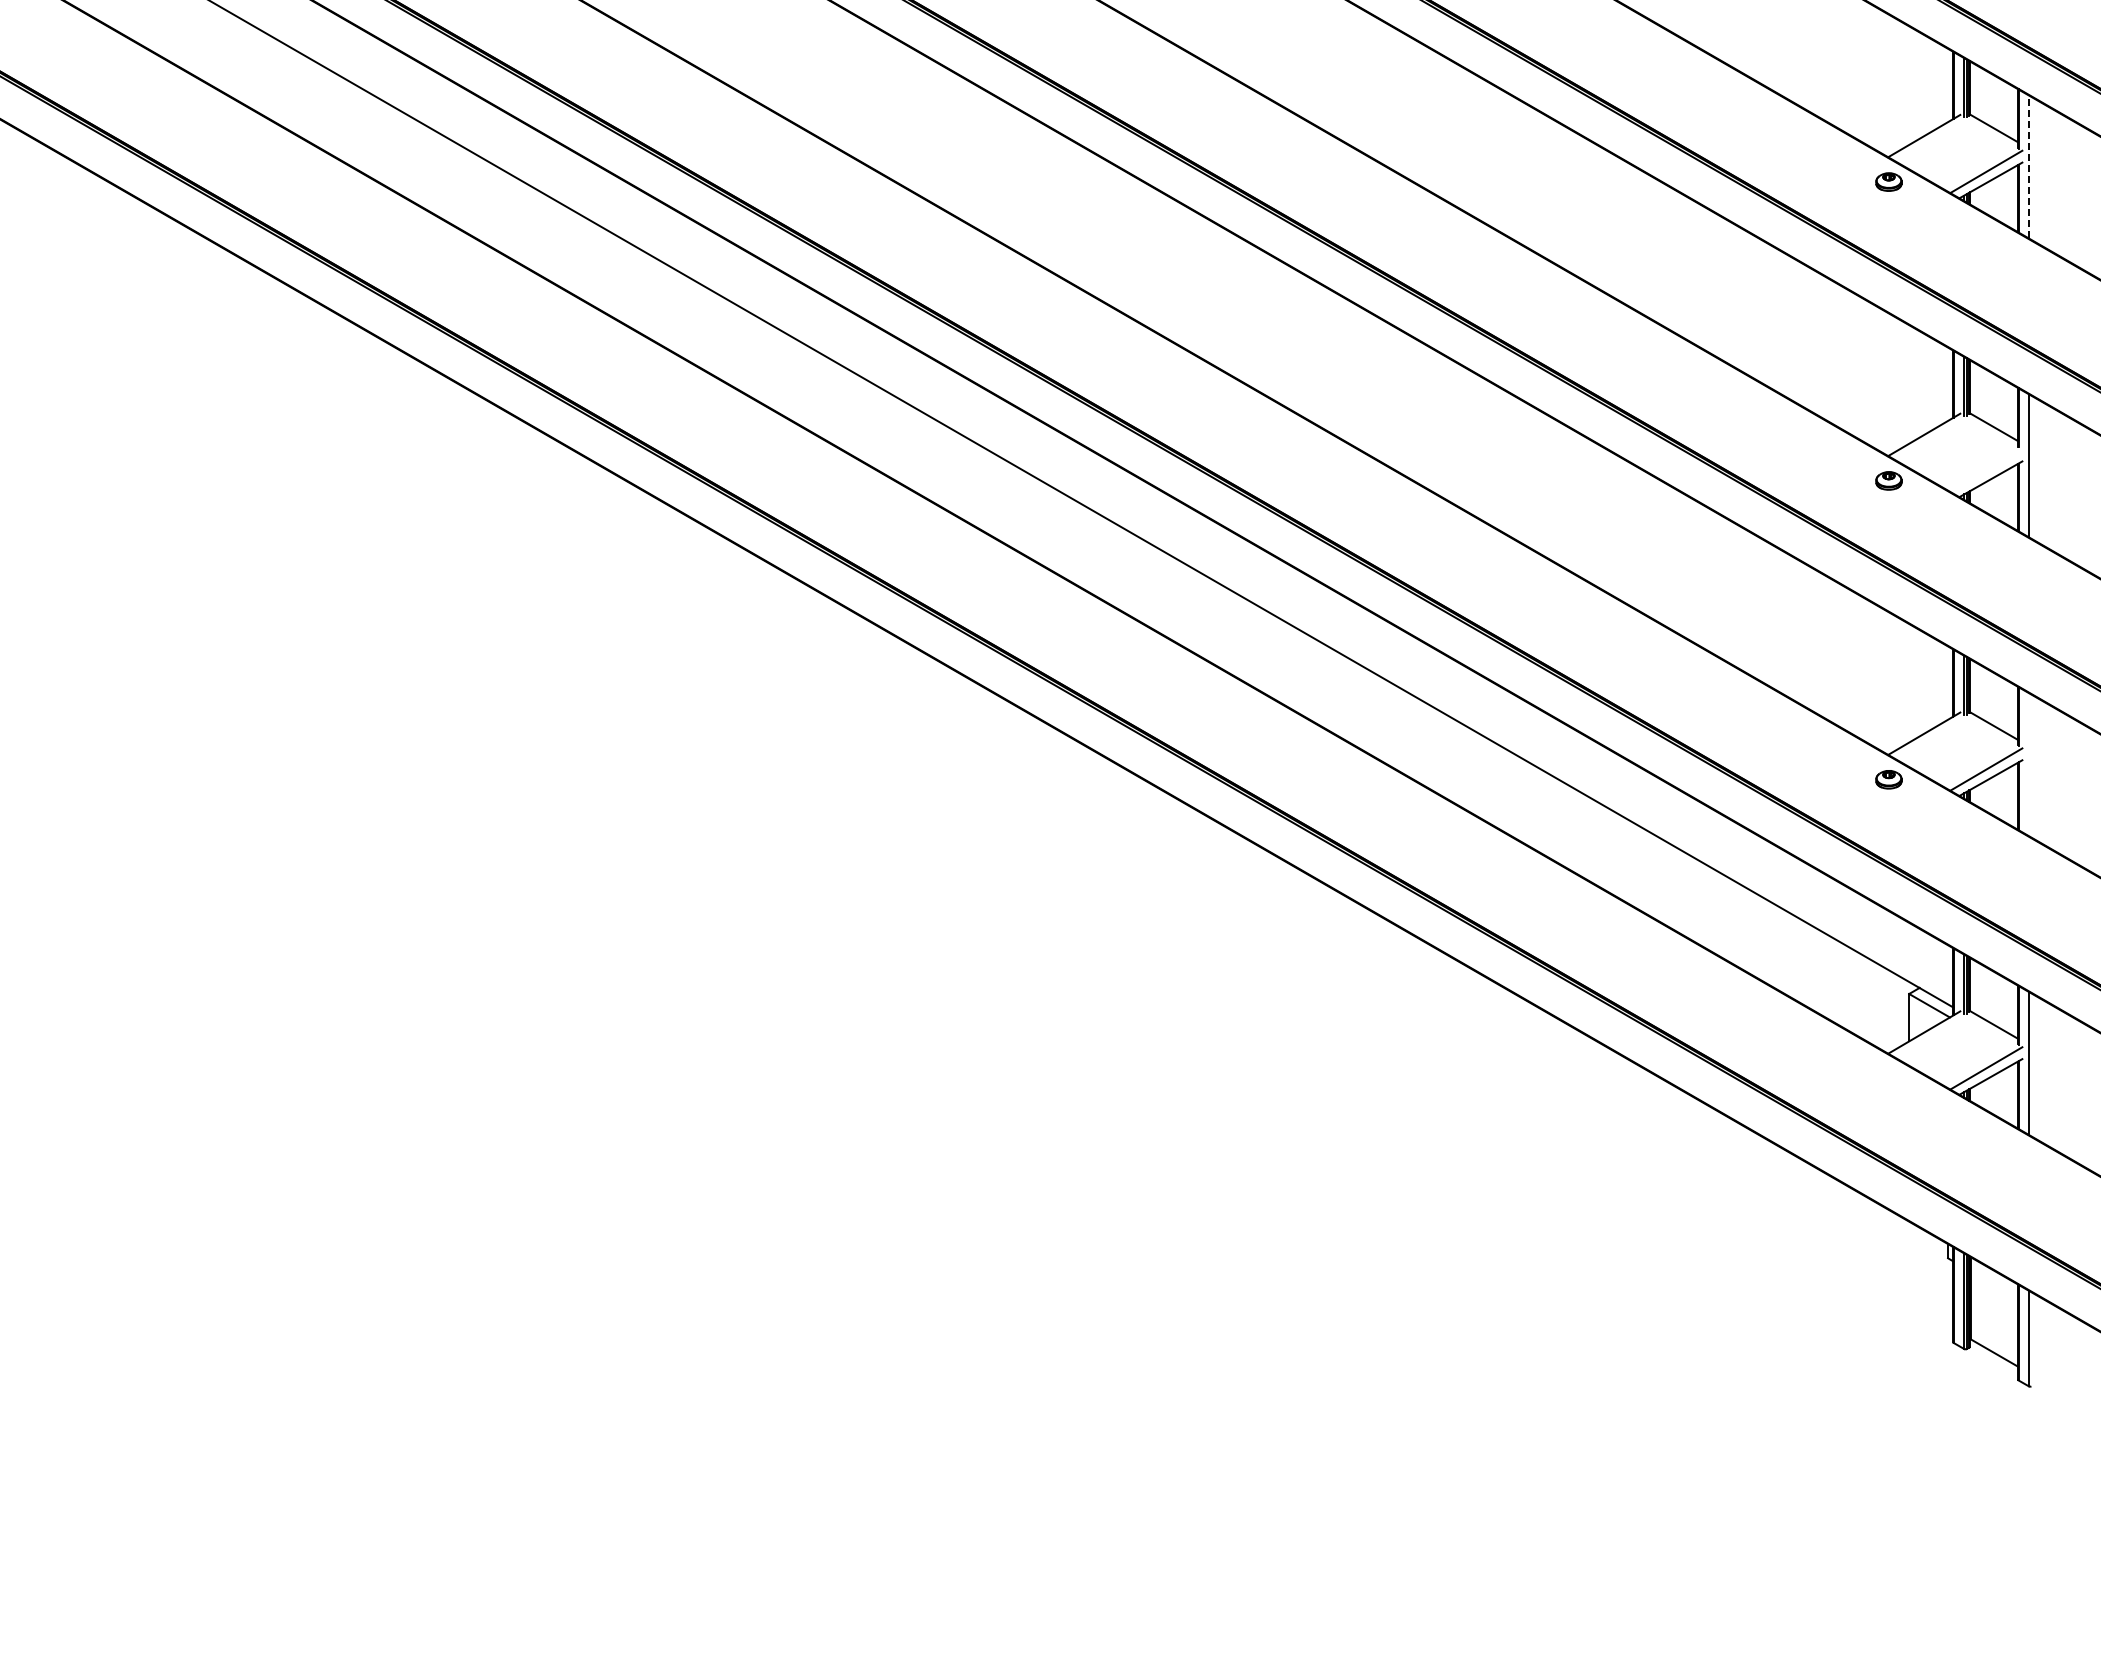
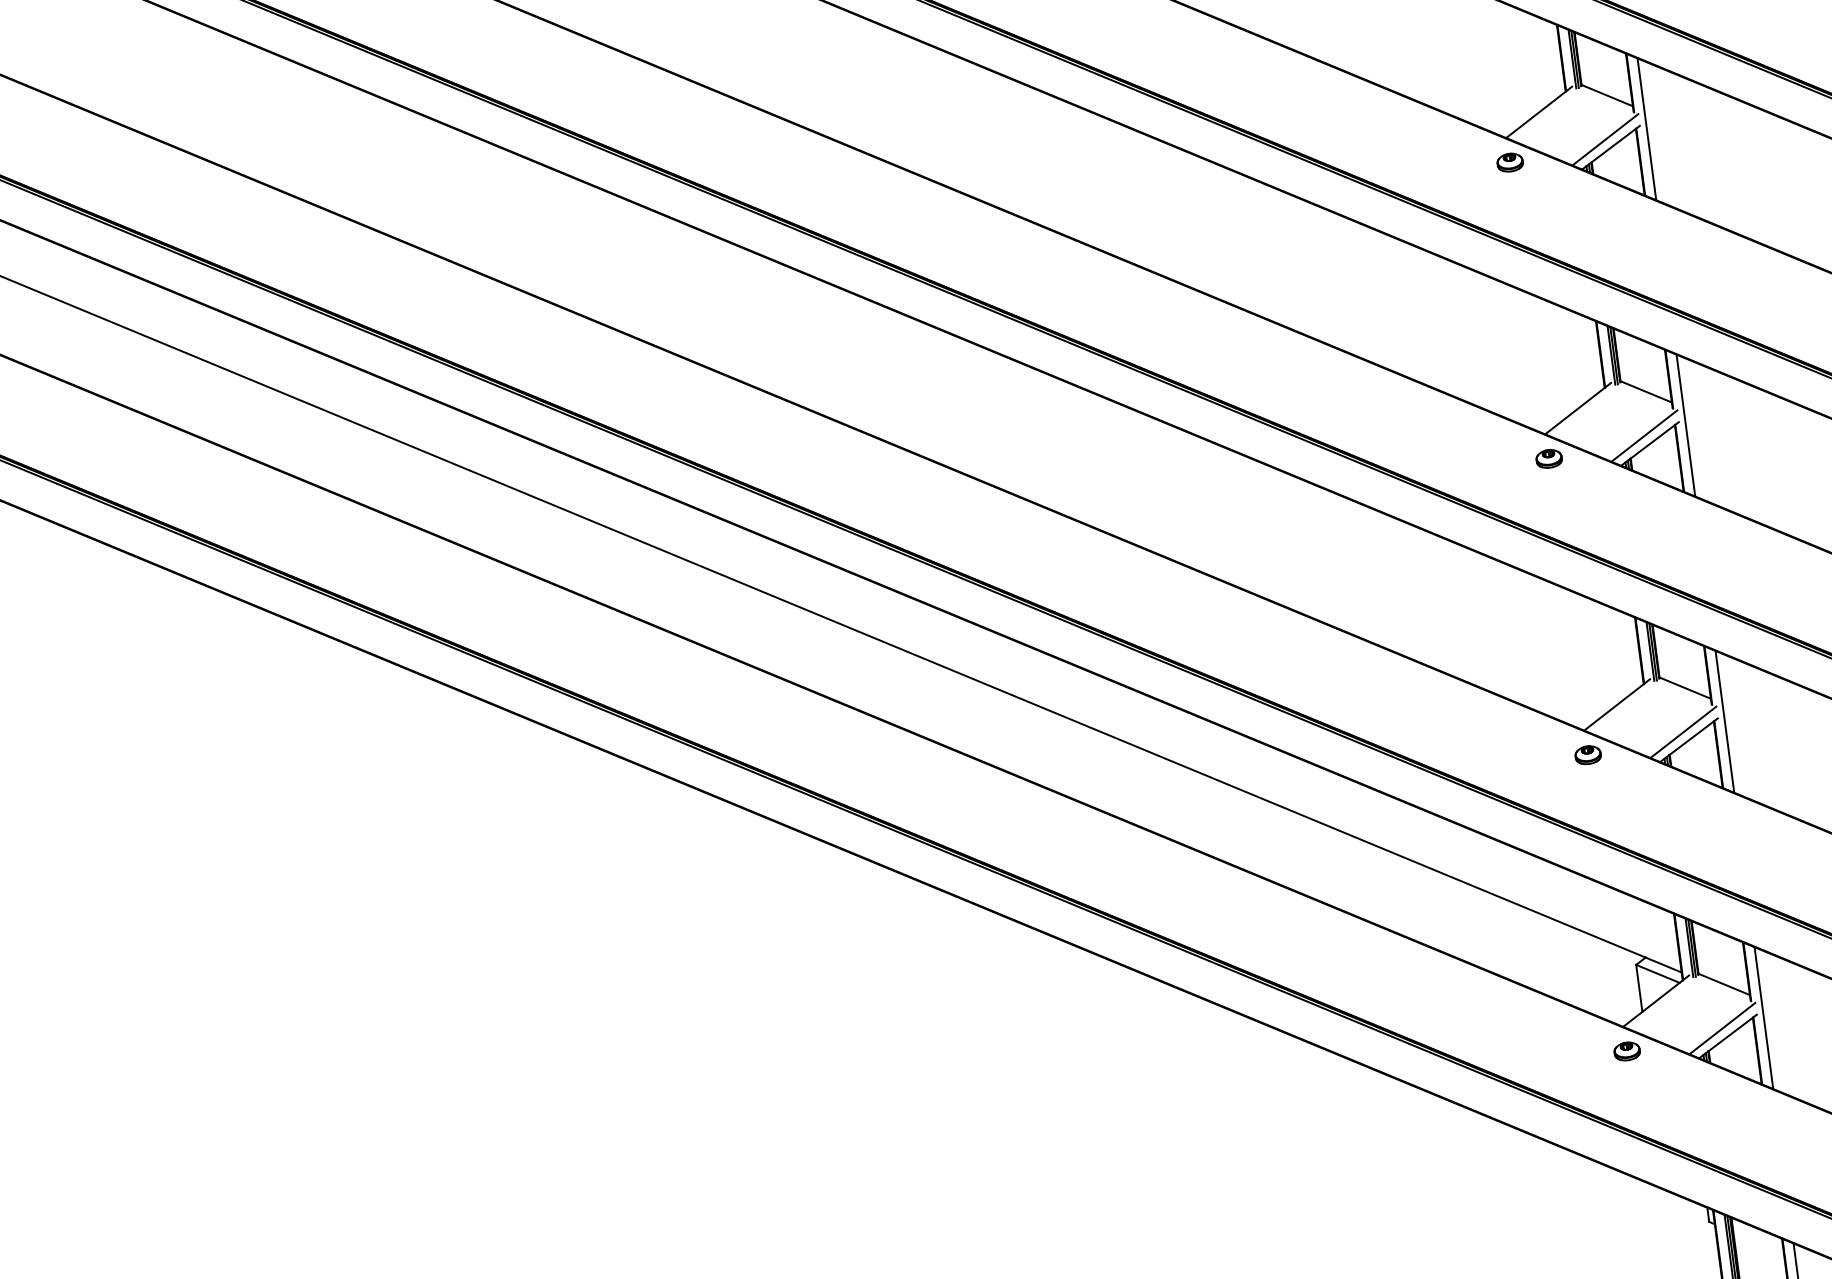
line: (2028, 166) -> (1646, 128), dashed -> solid
line: (1986, 470) -> (1644, 435), added
line: (2028, 764) -> (1724, 721), added
part: (1888, 1078) -> (1626, 1051), added

